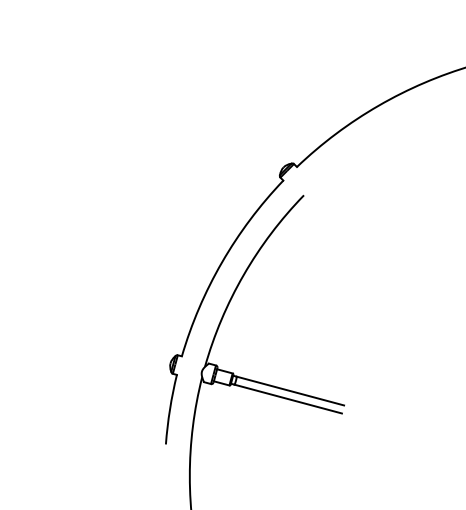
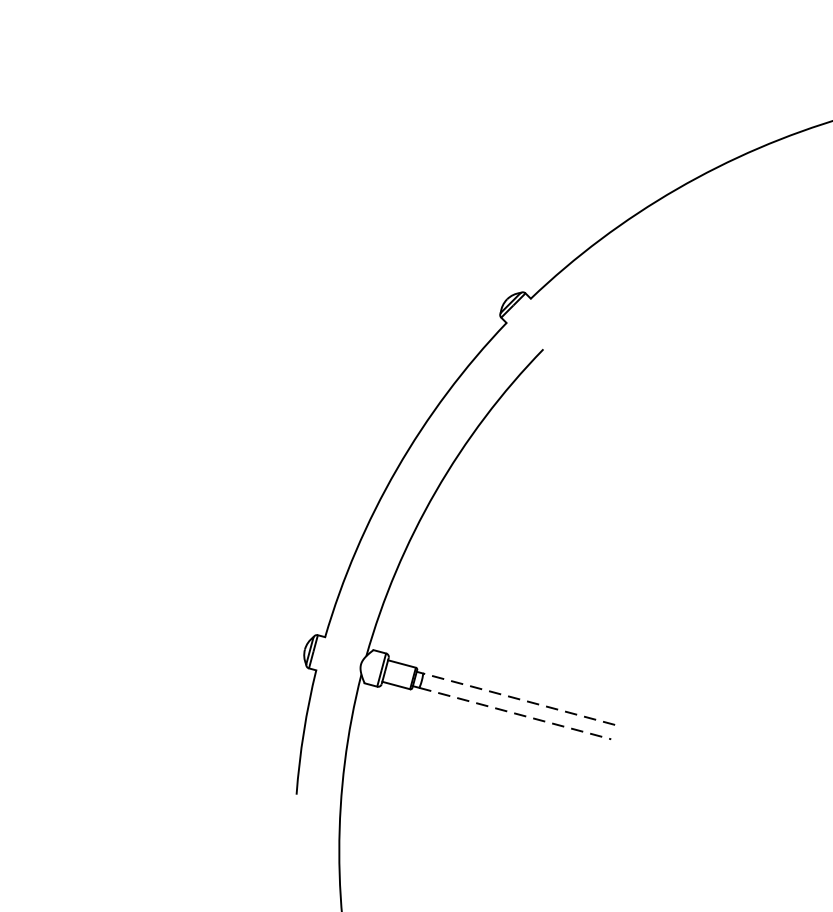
line: (290, 391) -> (519, 700), solid -> dashed
line: (288, 399) -> (515, 714), solid -> dashed

